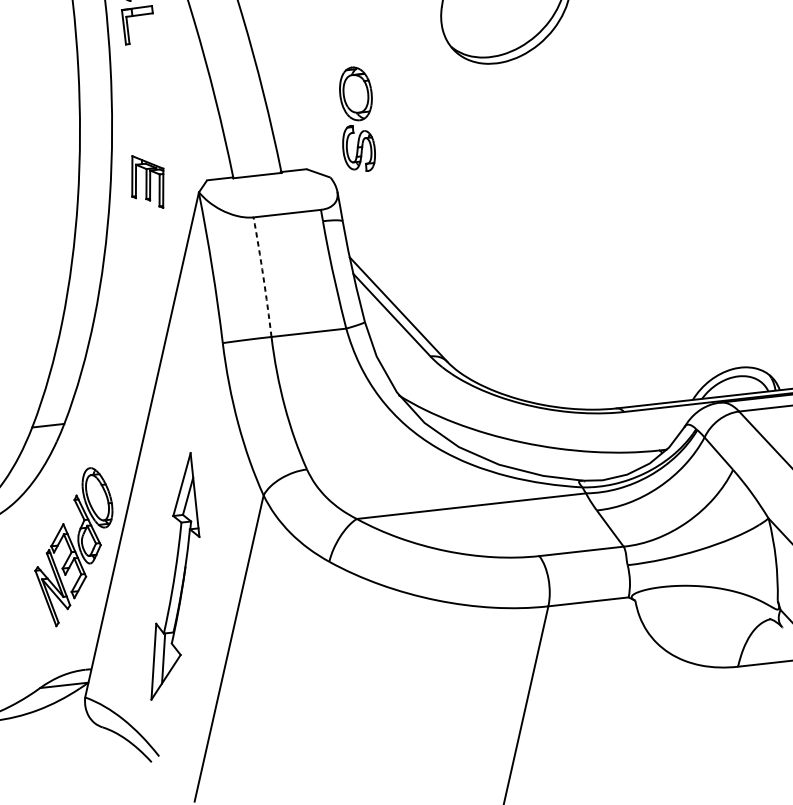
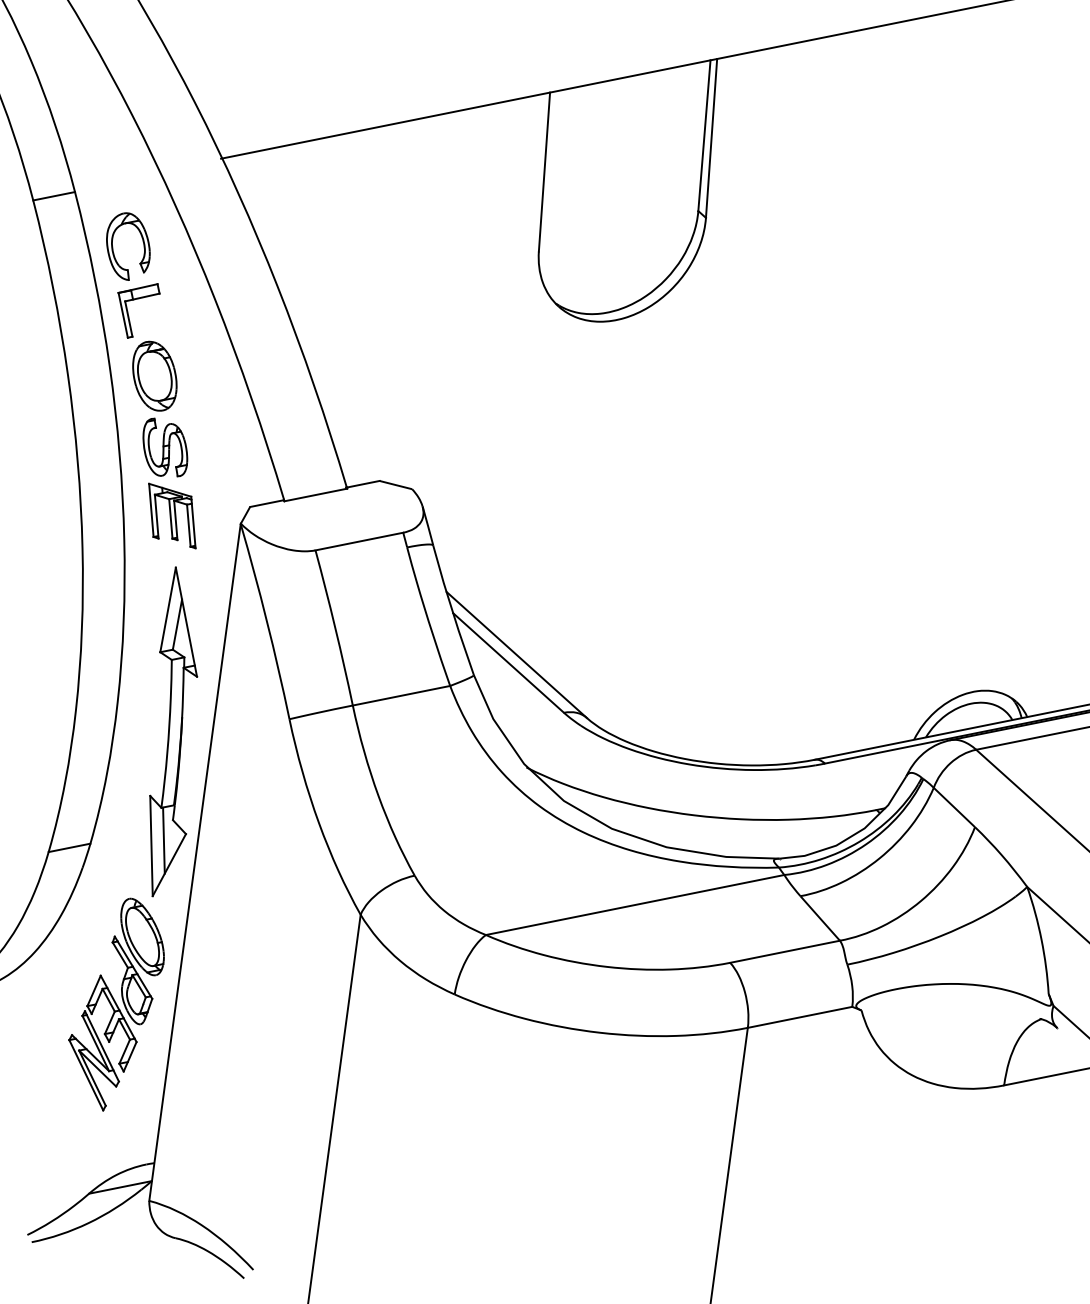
part: (358, 118) -> (160, 408), moved
arc: (263, 276) -> (335, 627), dashed -> solid
part: (178, 576) -> (173, 731), moved

